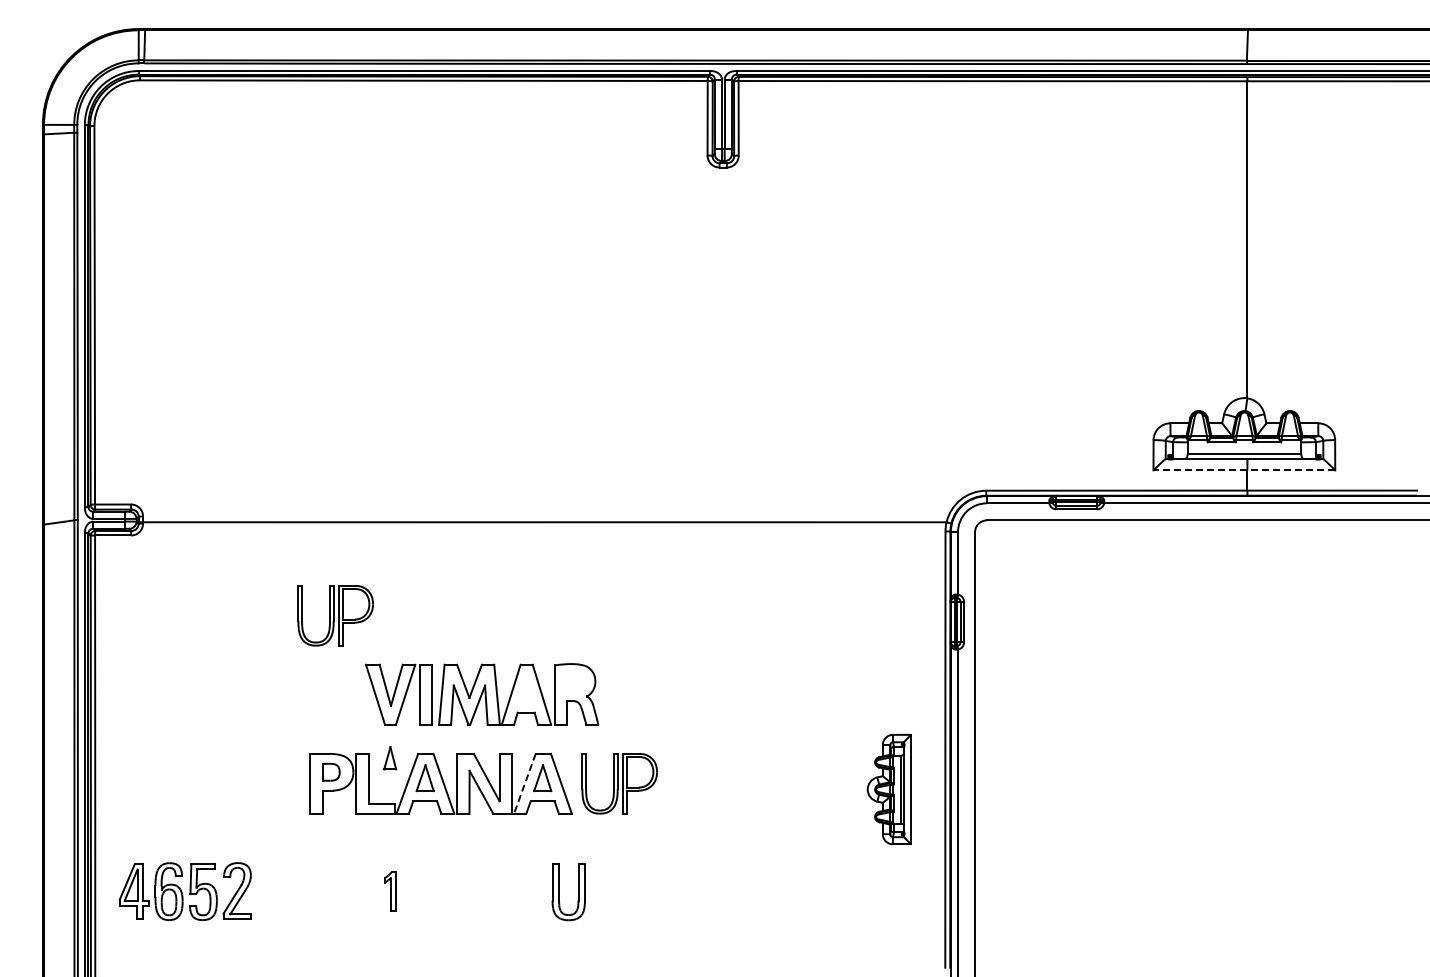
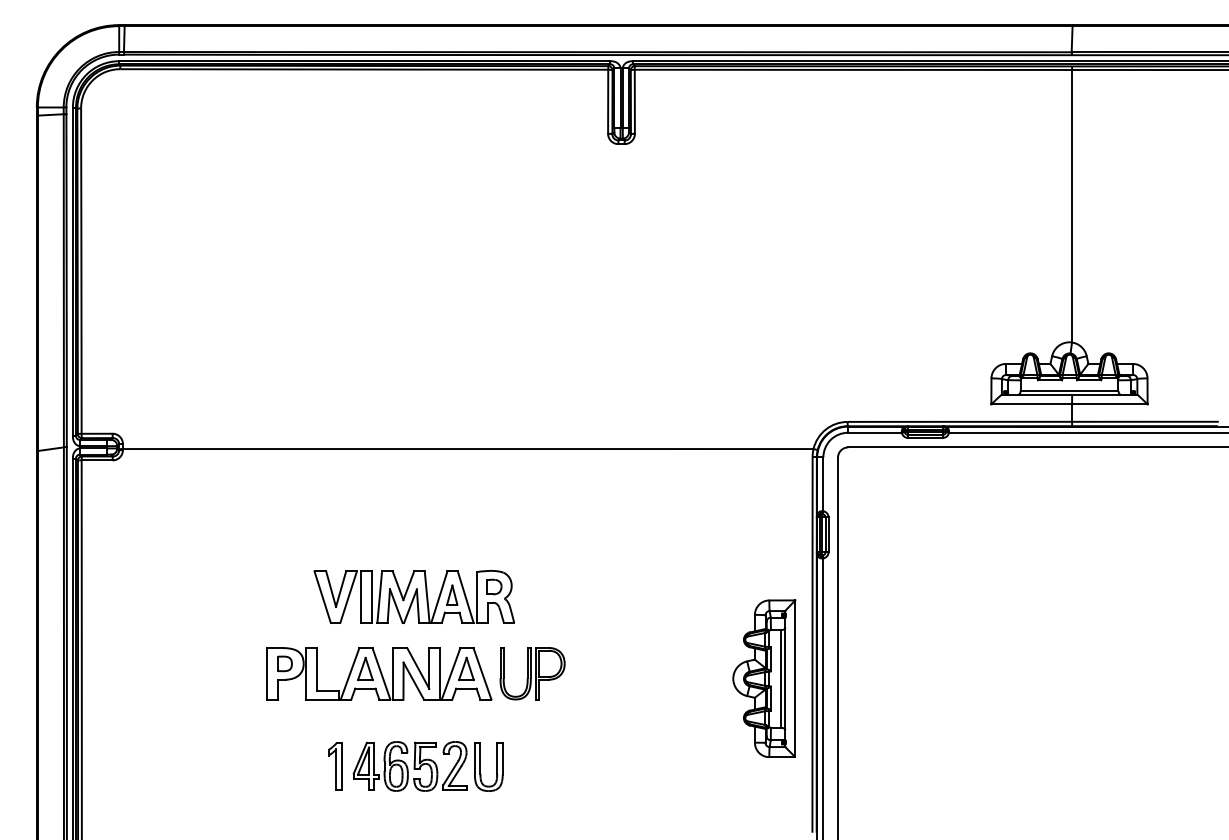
line: (1244, 470) -> (1069, 404), dashed -> solid
part: (335, 615) -> (288, 529), removed
part: (575, 682) -> (494, 586), added
part: (390, 758) -> (452, 595), moved
line: (524, 783) -> (450, 673), dashed -> solid
part: (889, 789) -> (764, 678), size x1.67
part: (184, 891) -> (409, 766), moved
part: (390, 891) -> (335, 766), size x1.43

